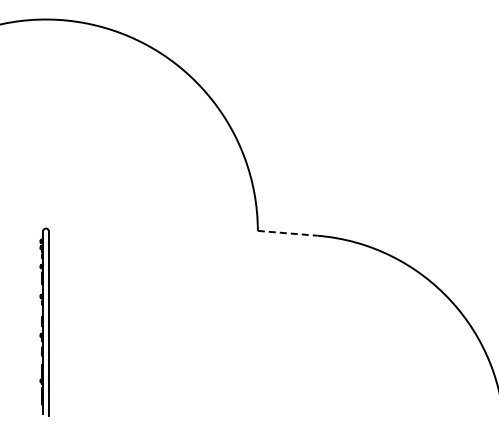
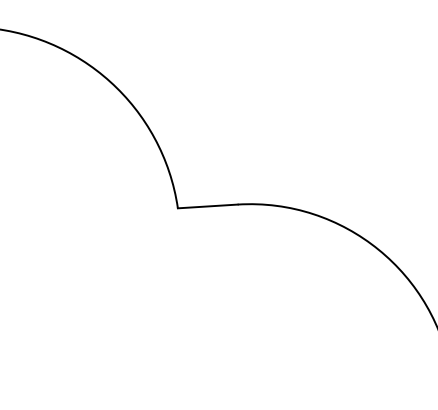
line: (287, 233) -> (207, 206), dashed -> solid

